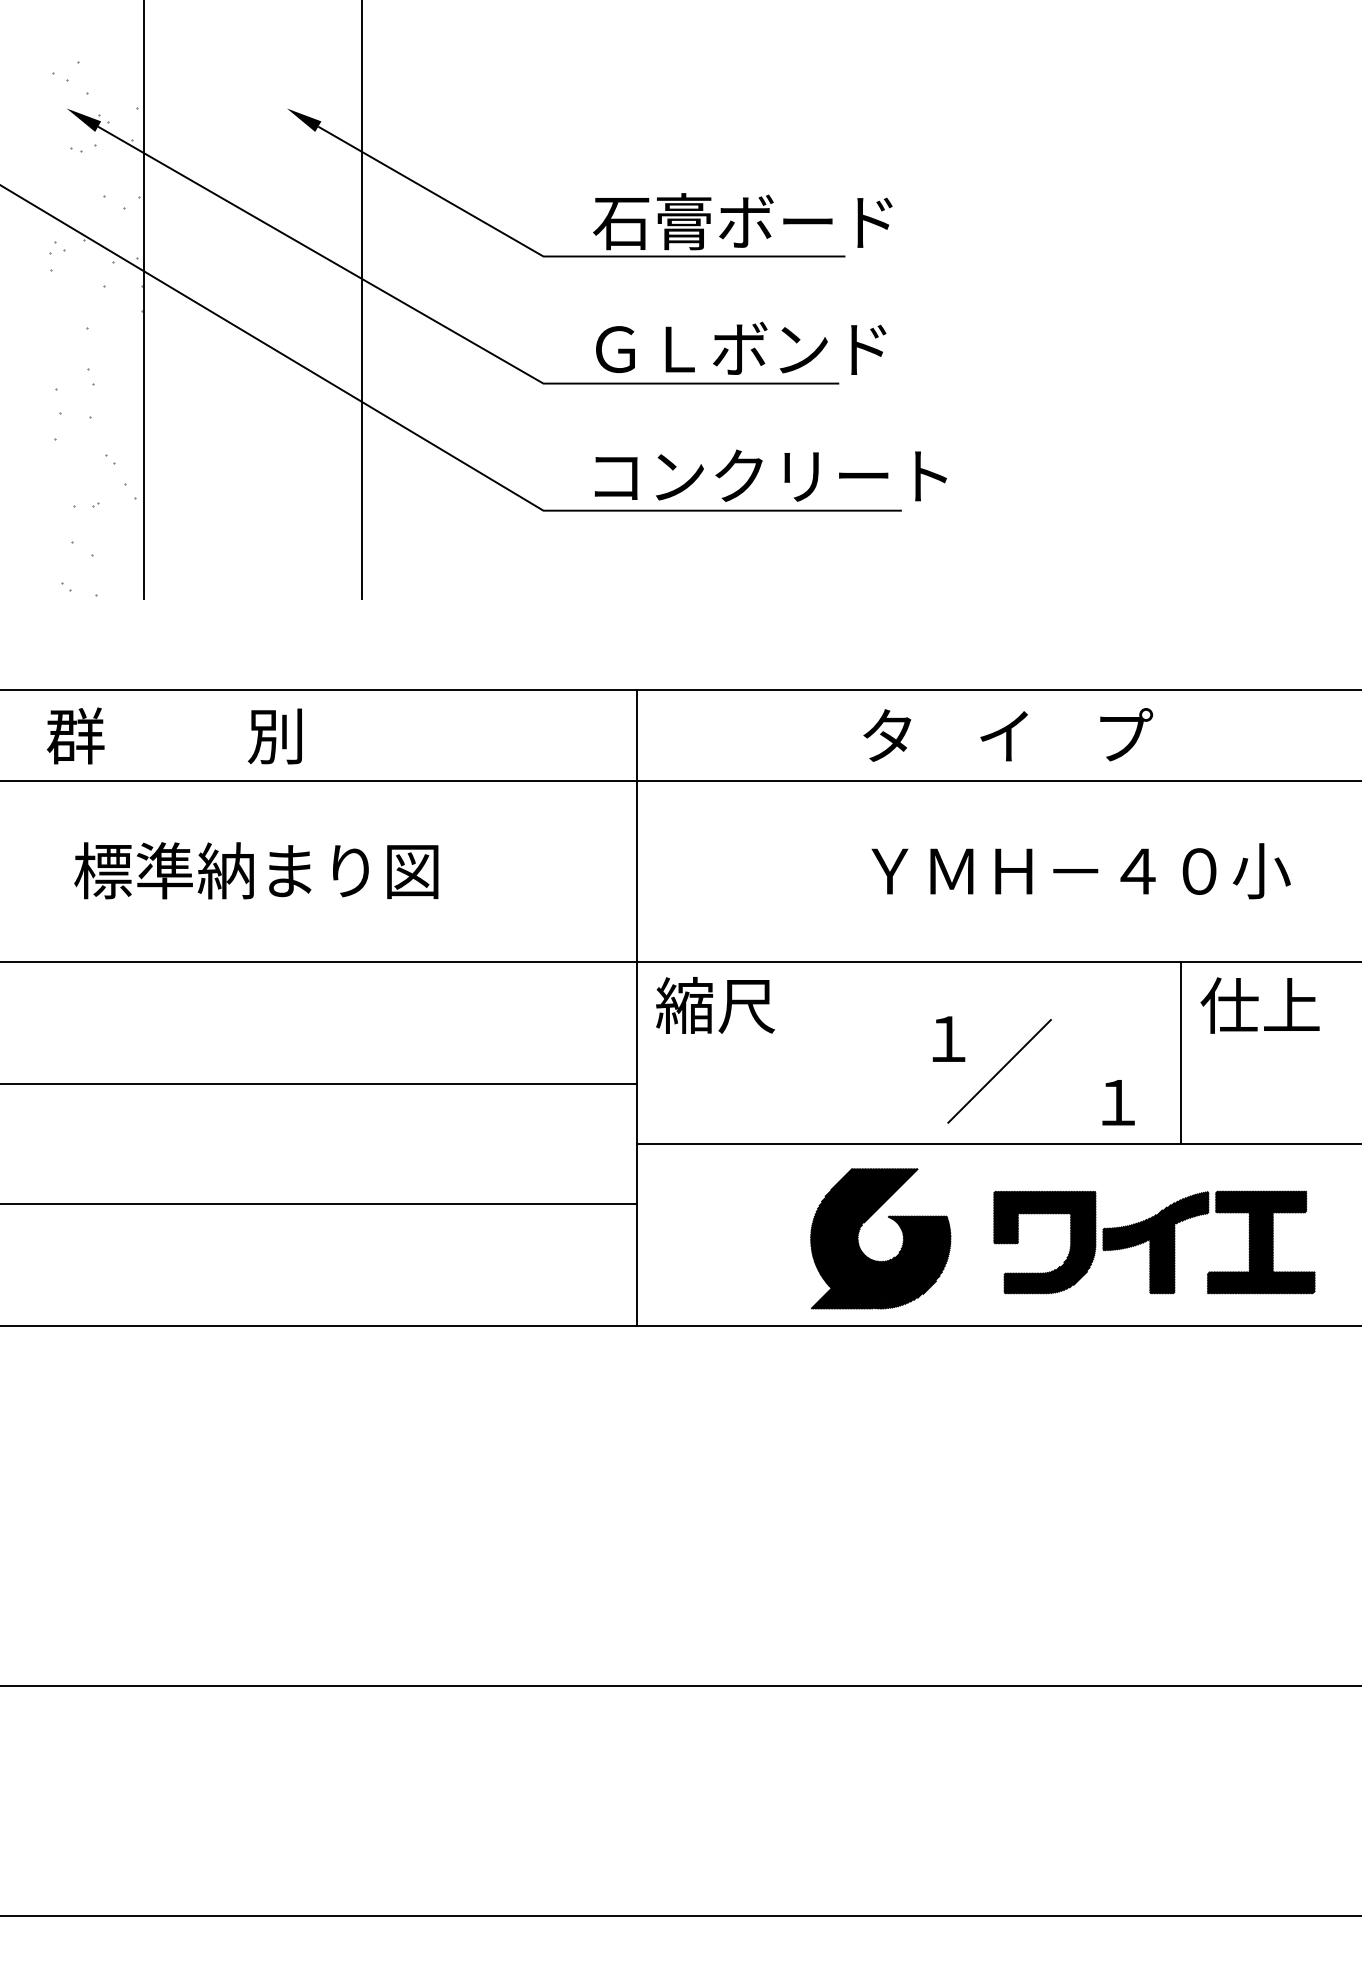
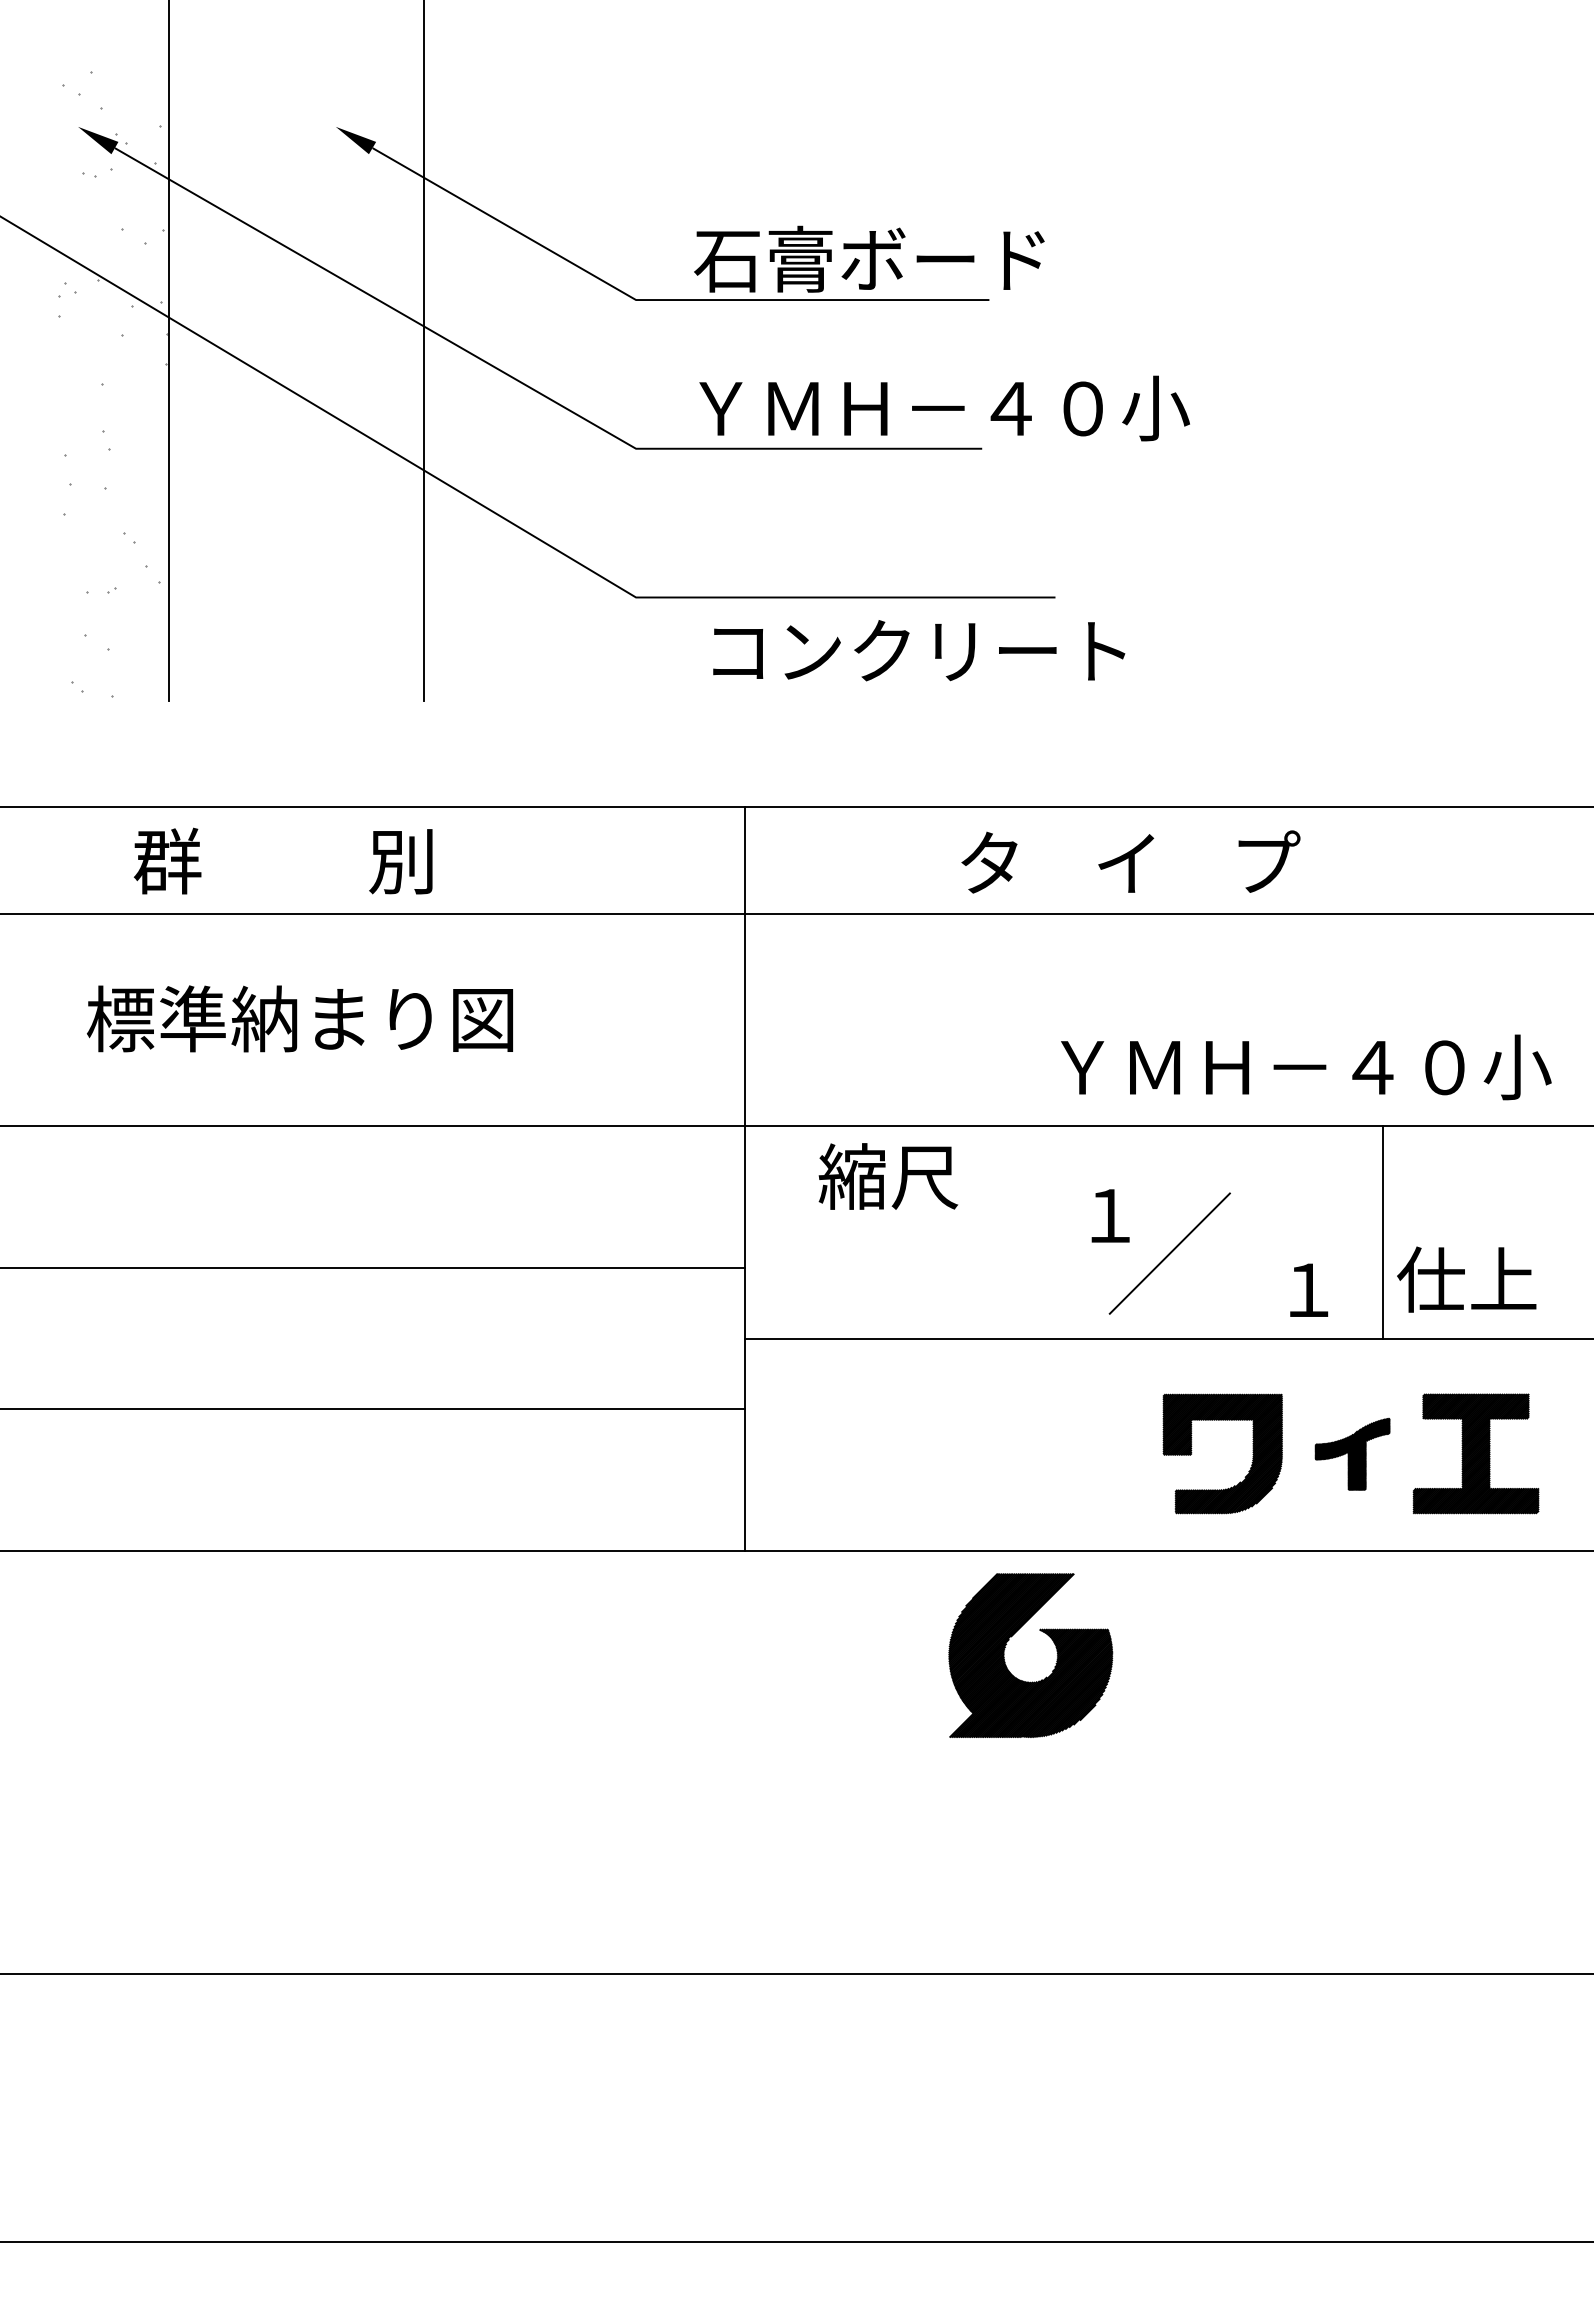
text: (806, 349) -> (943, 408), ＧＬボンド -> ＹＭＨ－４０小
text: (771, 475) -> (919, 650), moved
text: (1007, 734) -> (1130, 861), moved
text: (173, 735) -> (282, 860), moved
text: (1081, 871) -> (1306, 1067), moved
text: (715, 1005) -> (888, 1176), moved
text: (1259, 1005) -> (1466, 1279), moved
part: (859, 1233) -> (1005, 1649), moved
part: (1155, 1242) -> (1352, 1454), size x0.6

